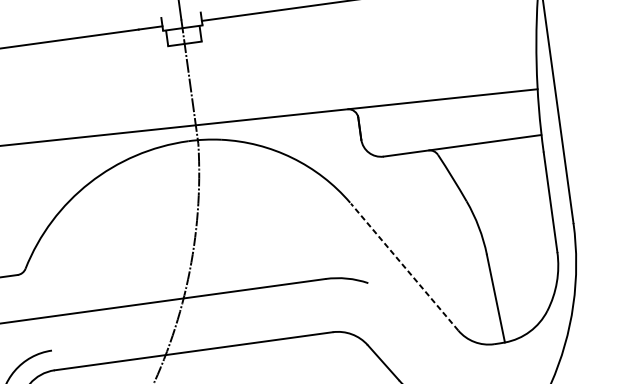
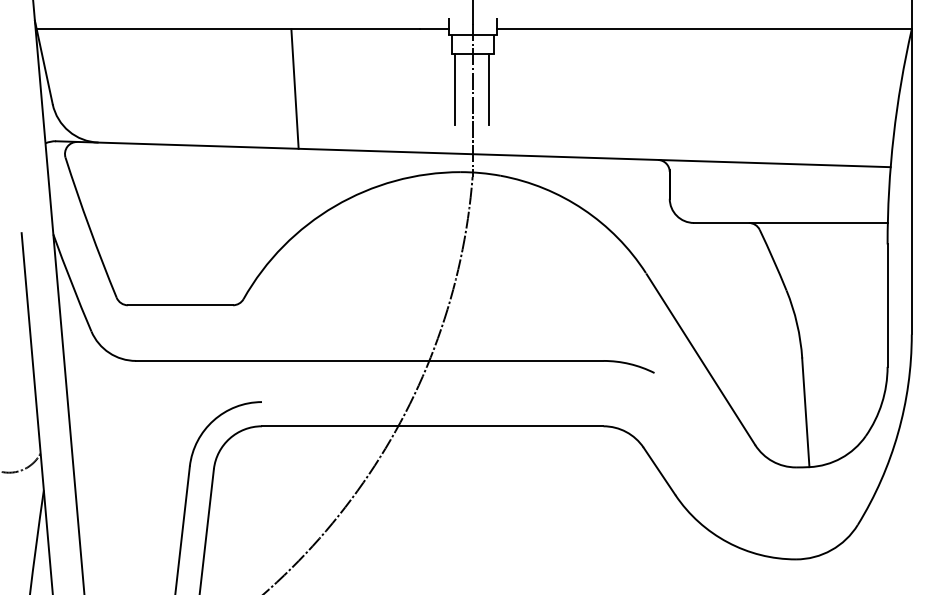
line: (202, 70) -> (489, 89), added
line: (174, 74) -> (455, 89), added
line: (43, 91) -> (294, 88), added
line: (404, 267) -> (700, 359), dashed -> solid

